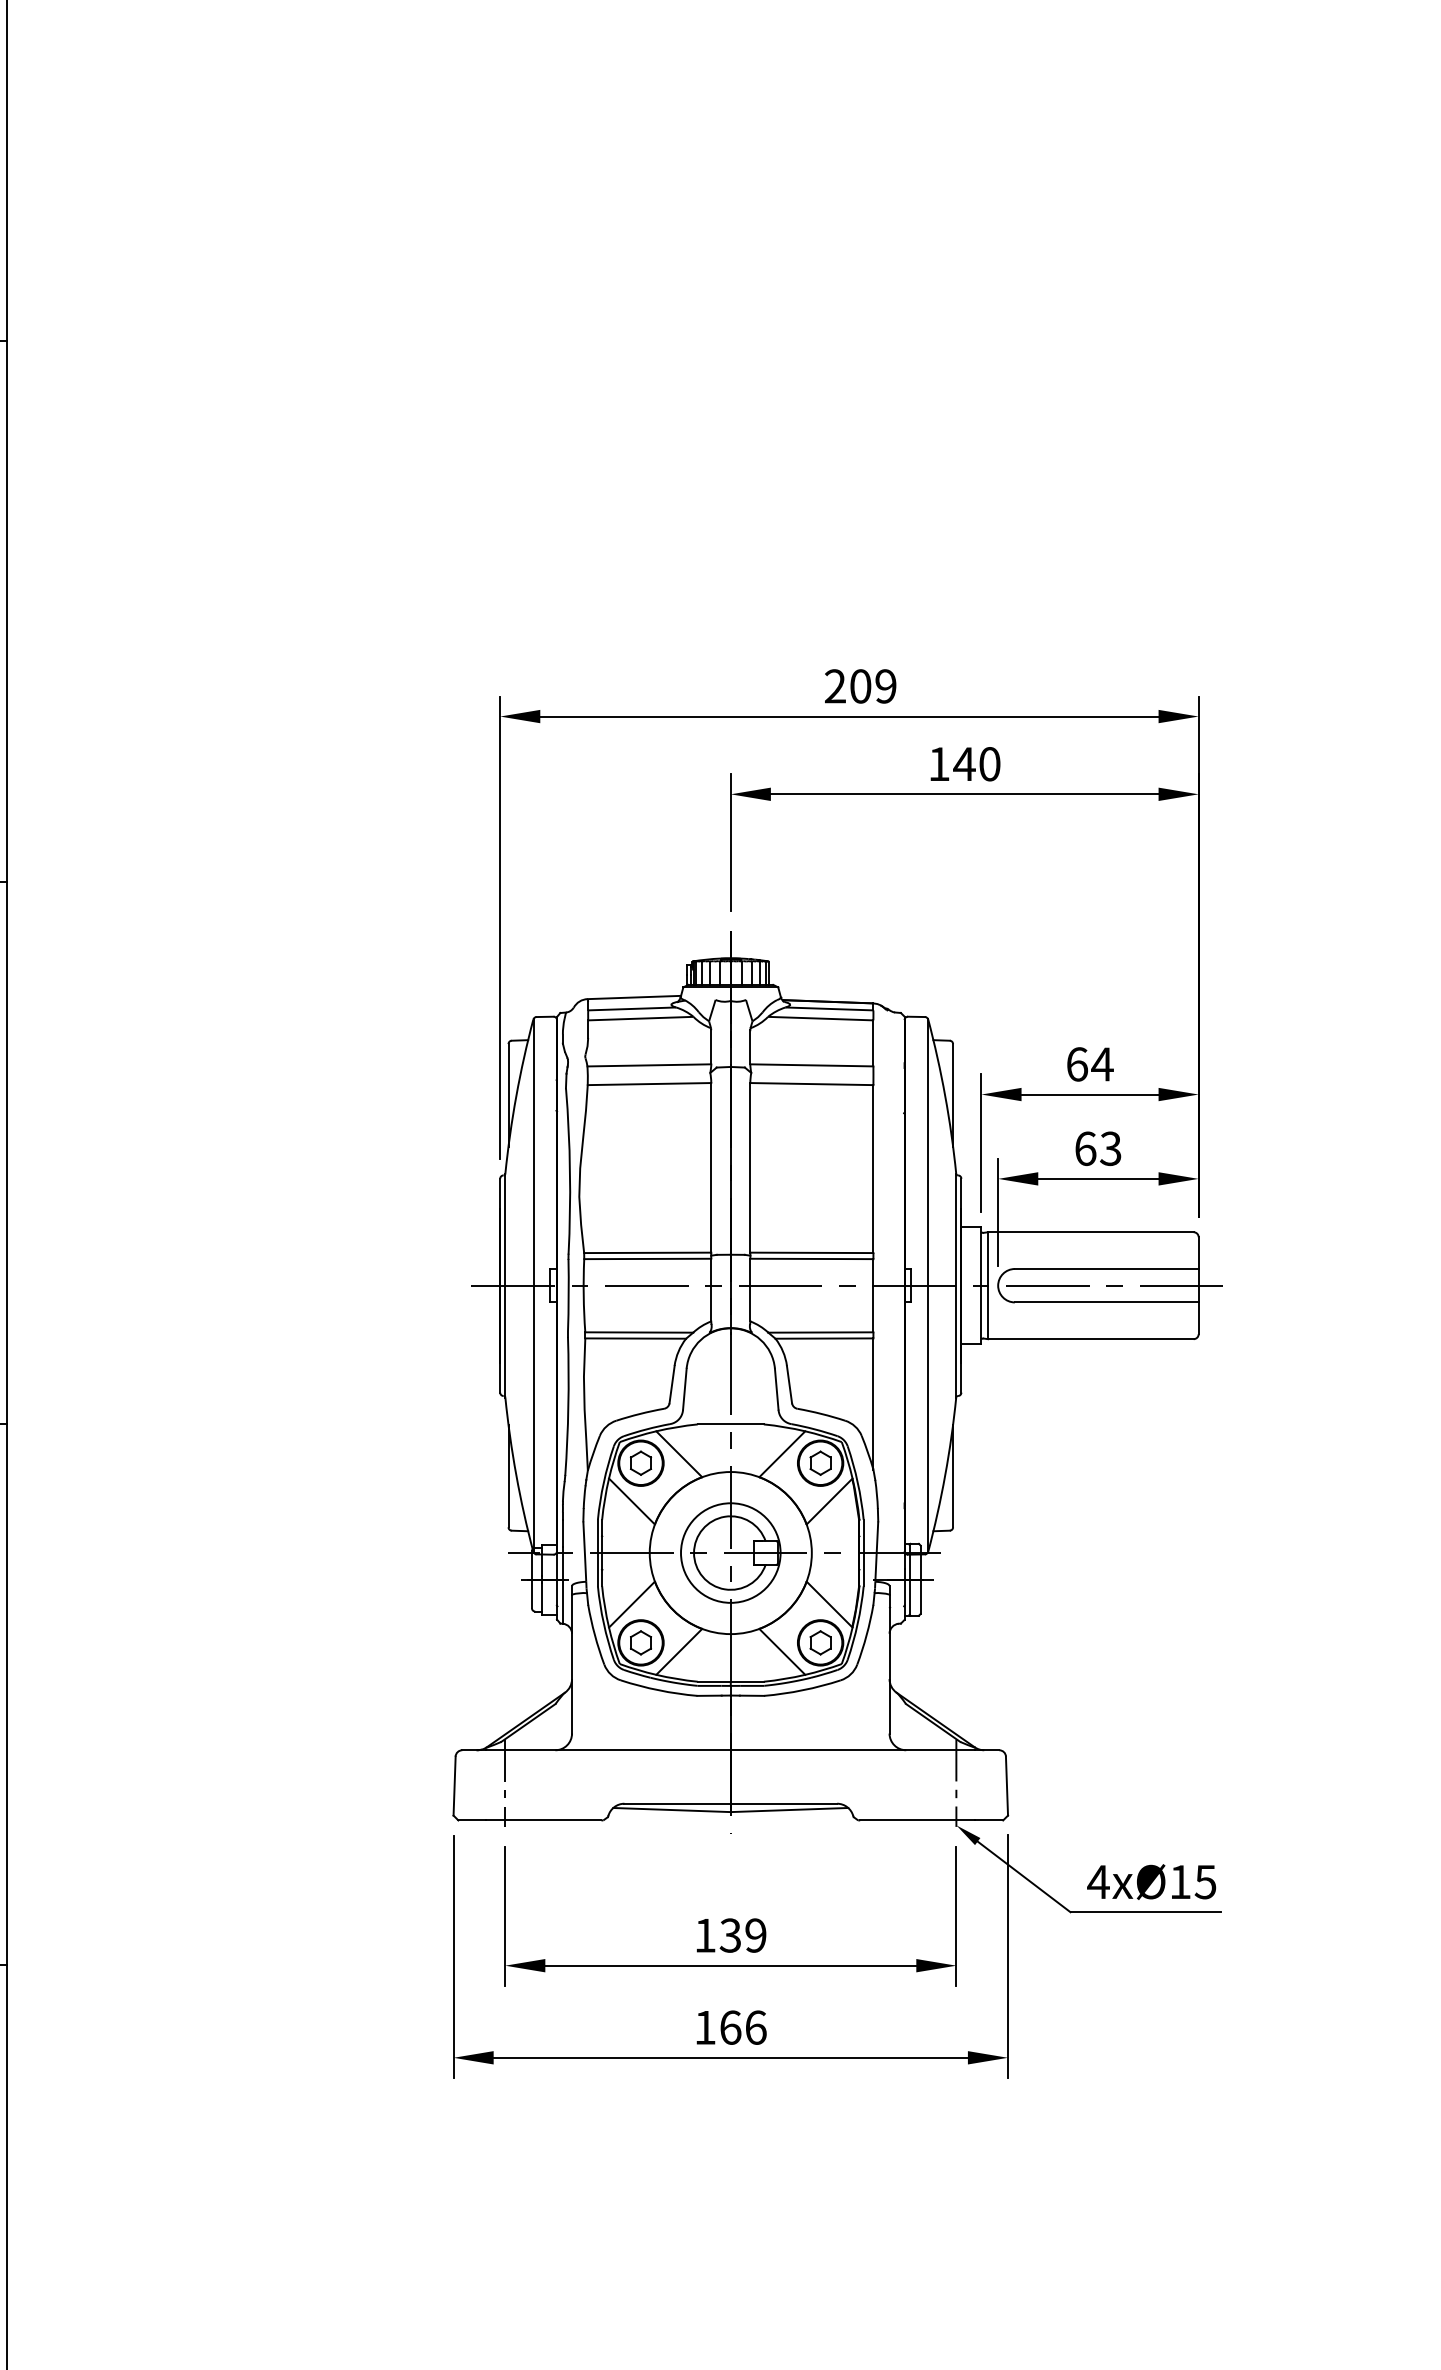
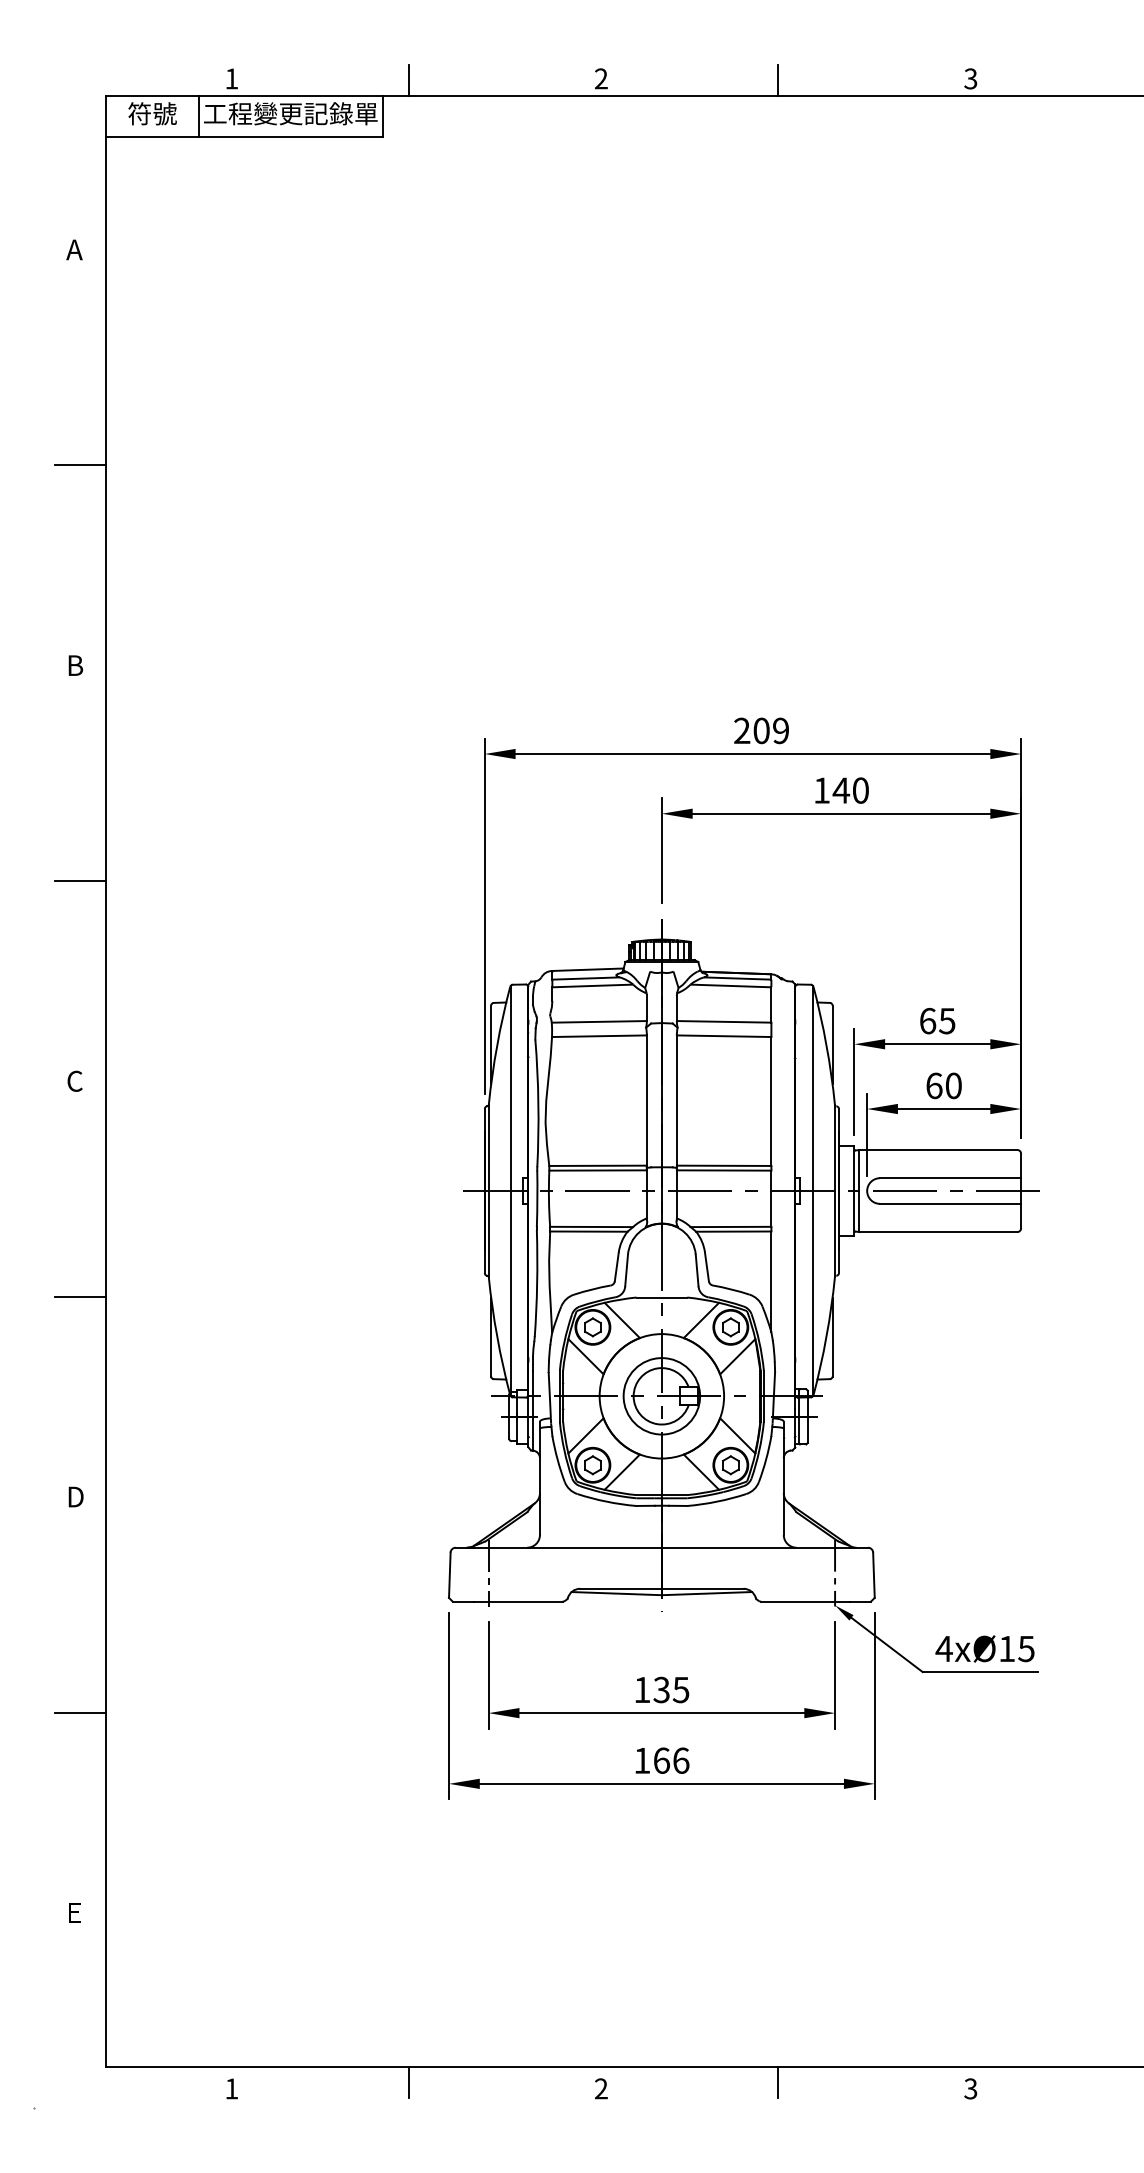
text: (1101, 1064) -> (946, 1021), 64 -> 65
text: (1110, 1148) -> (953, 1085), 63 -> 60
text: (755, 1934) -> (680, 1689), 139 -> 135

